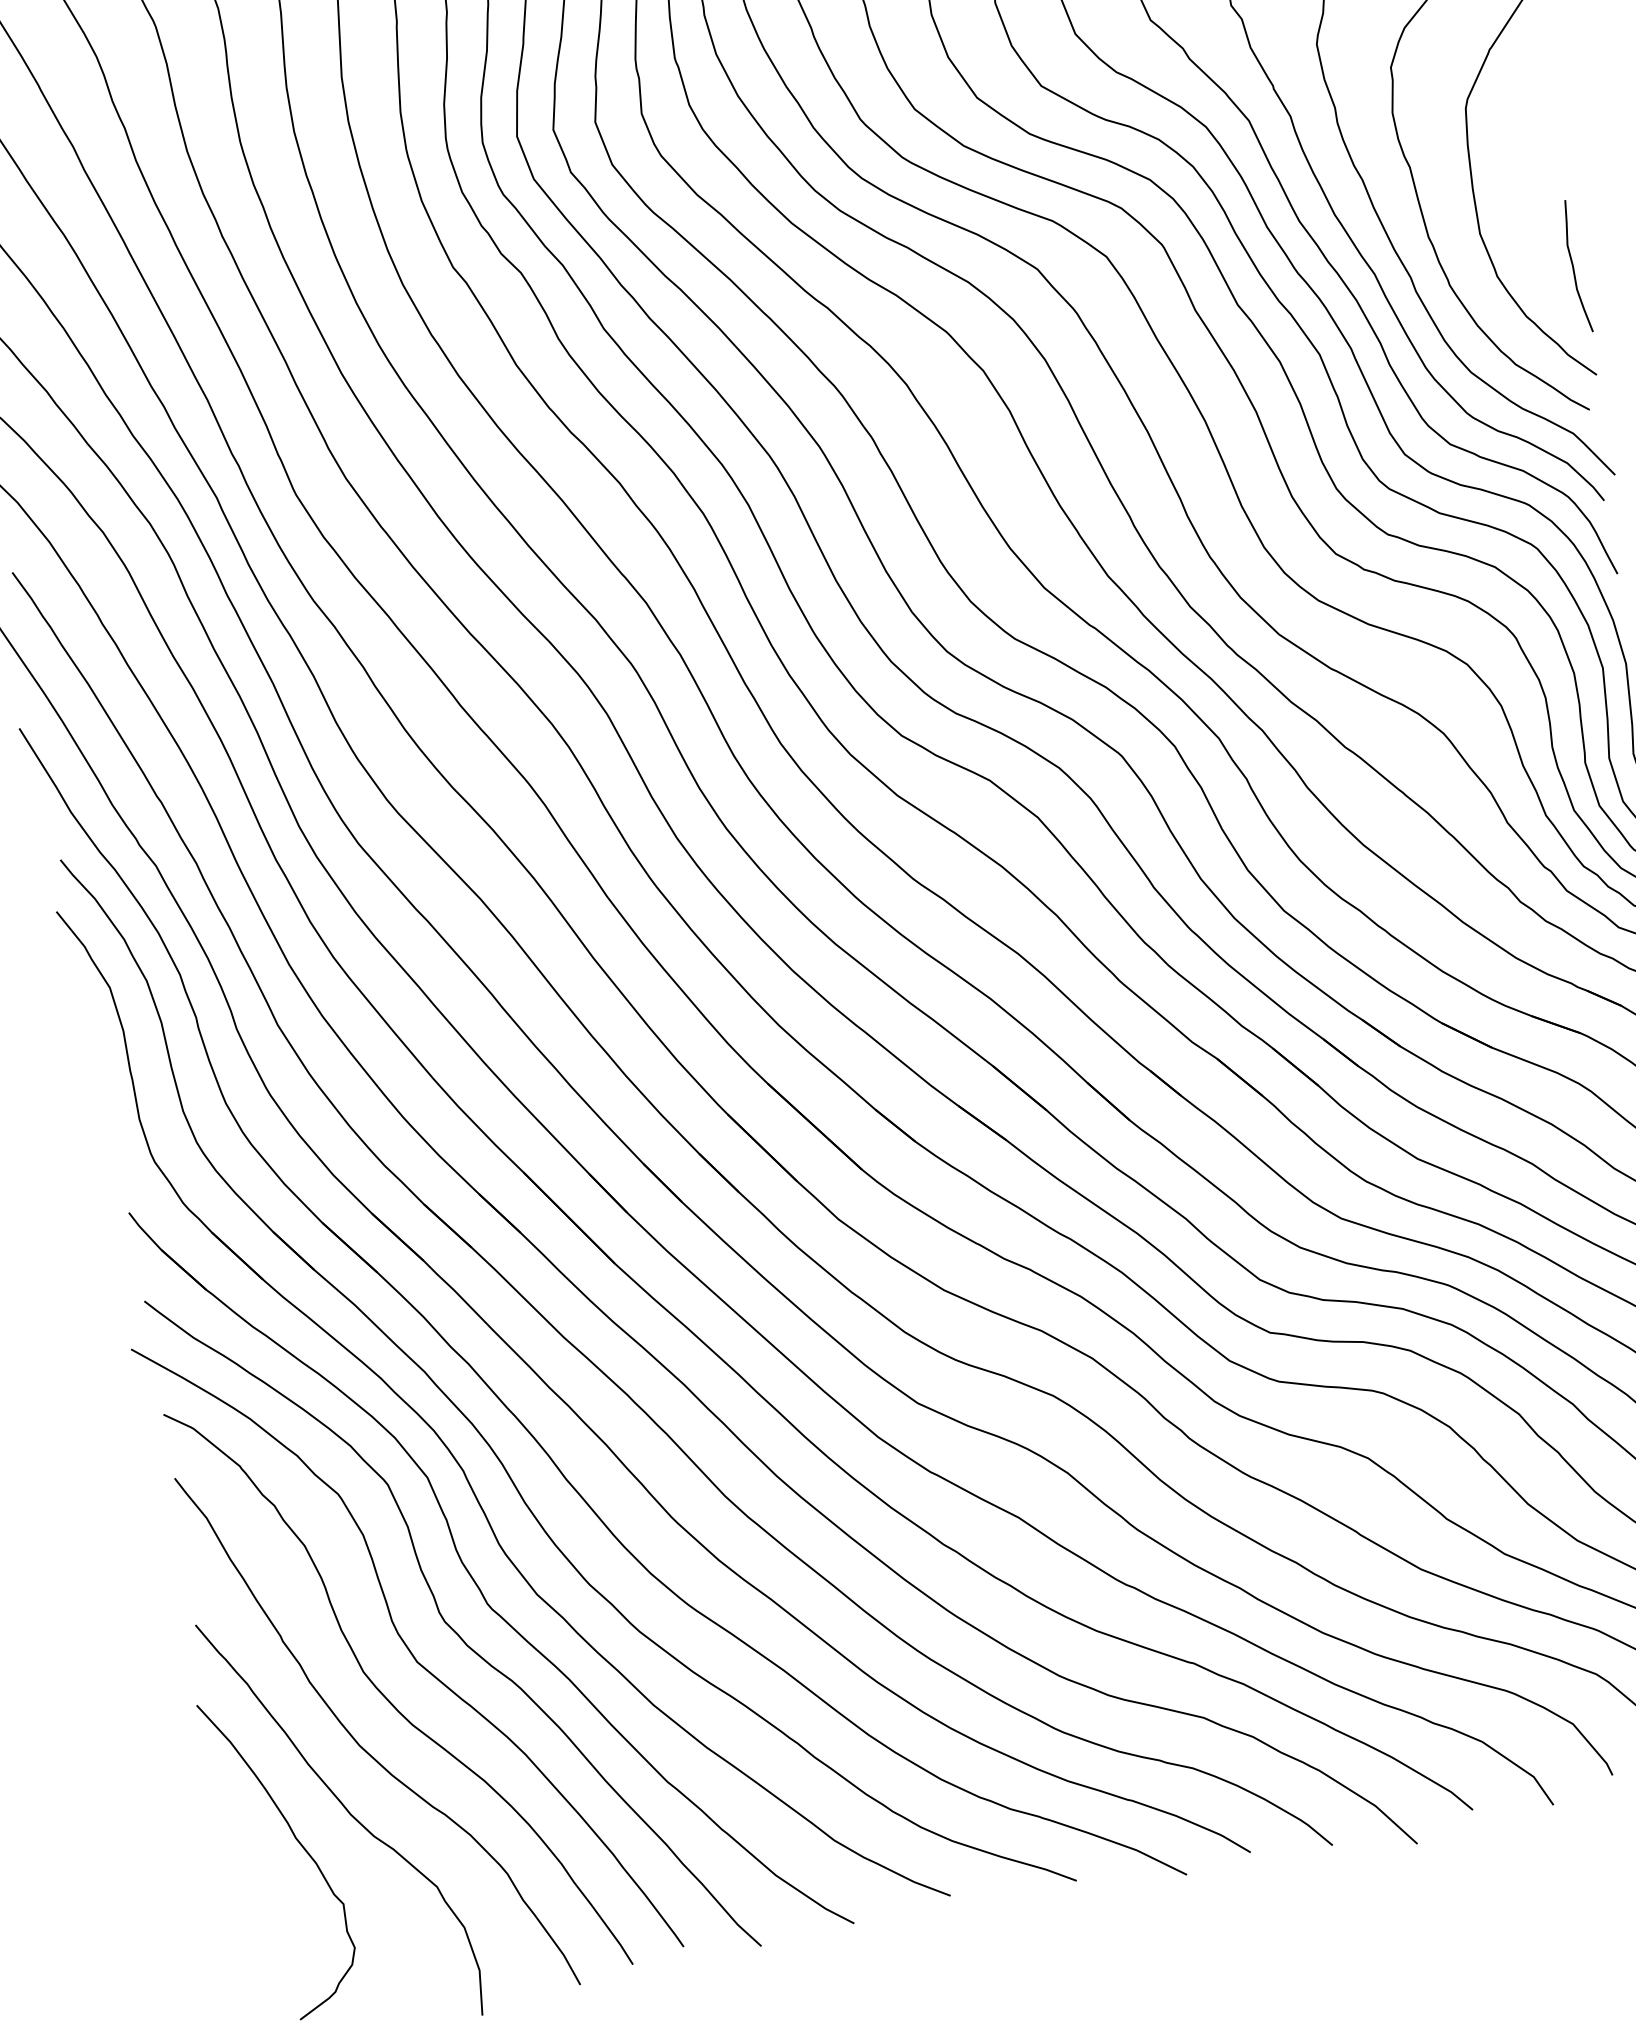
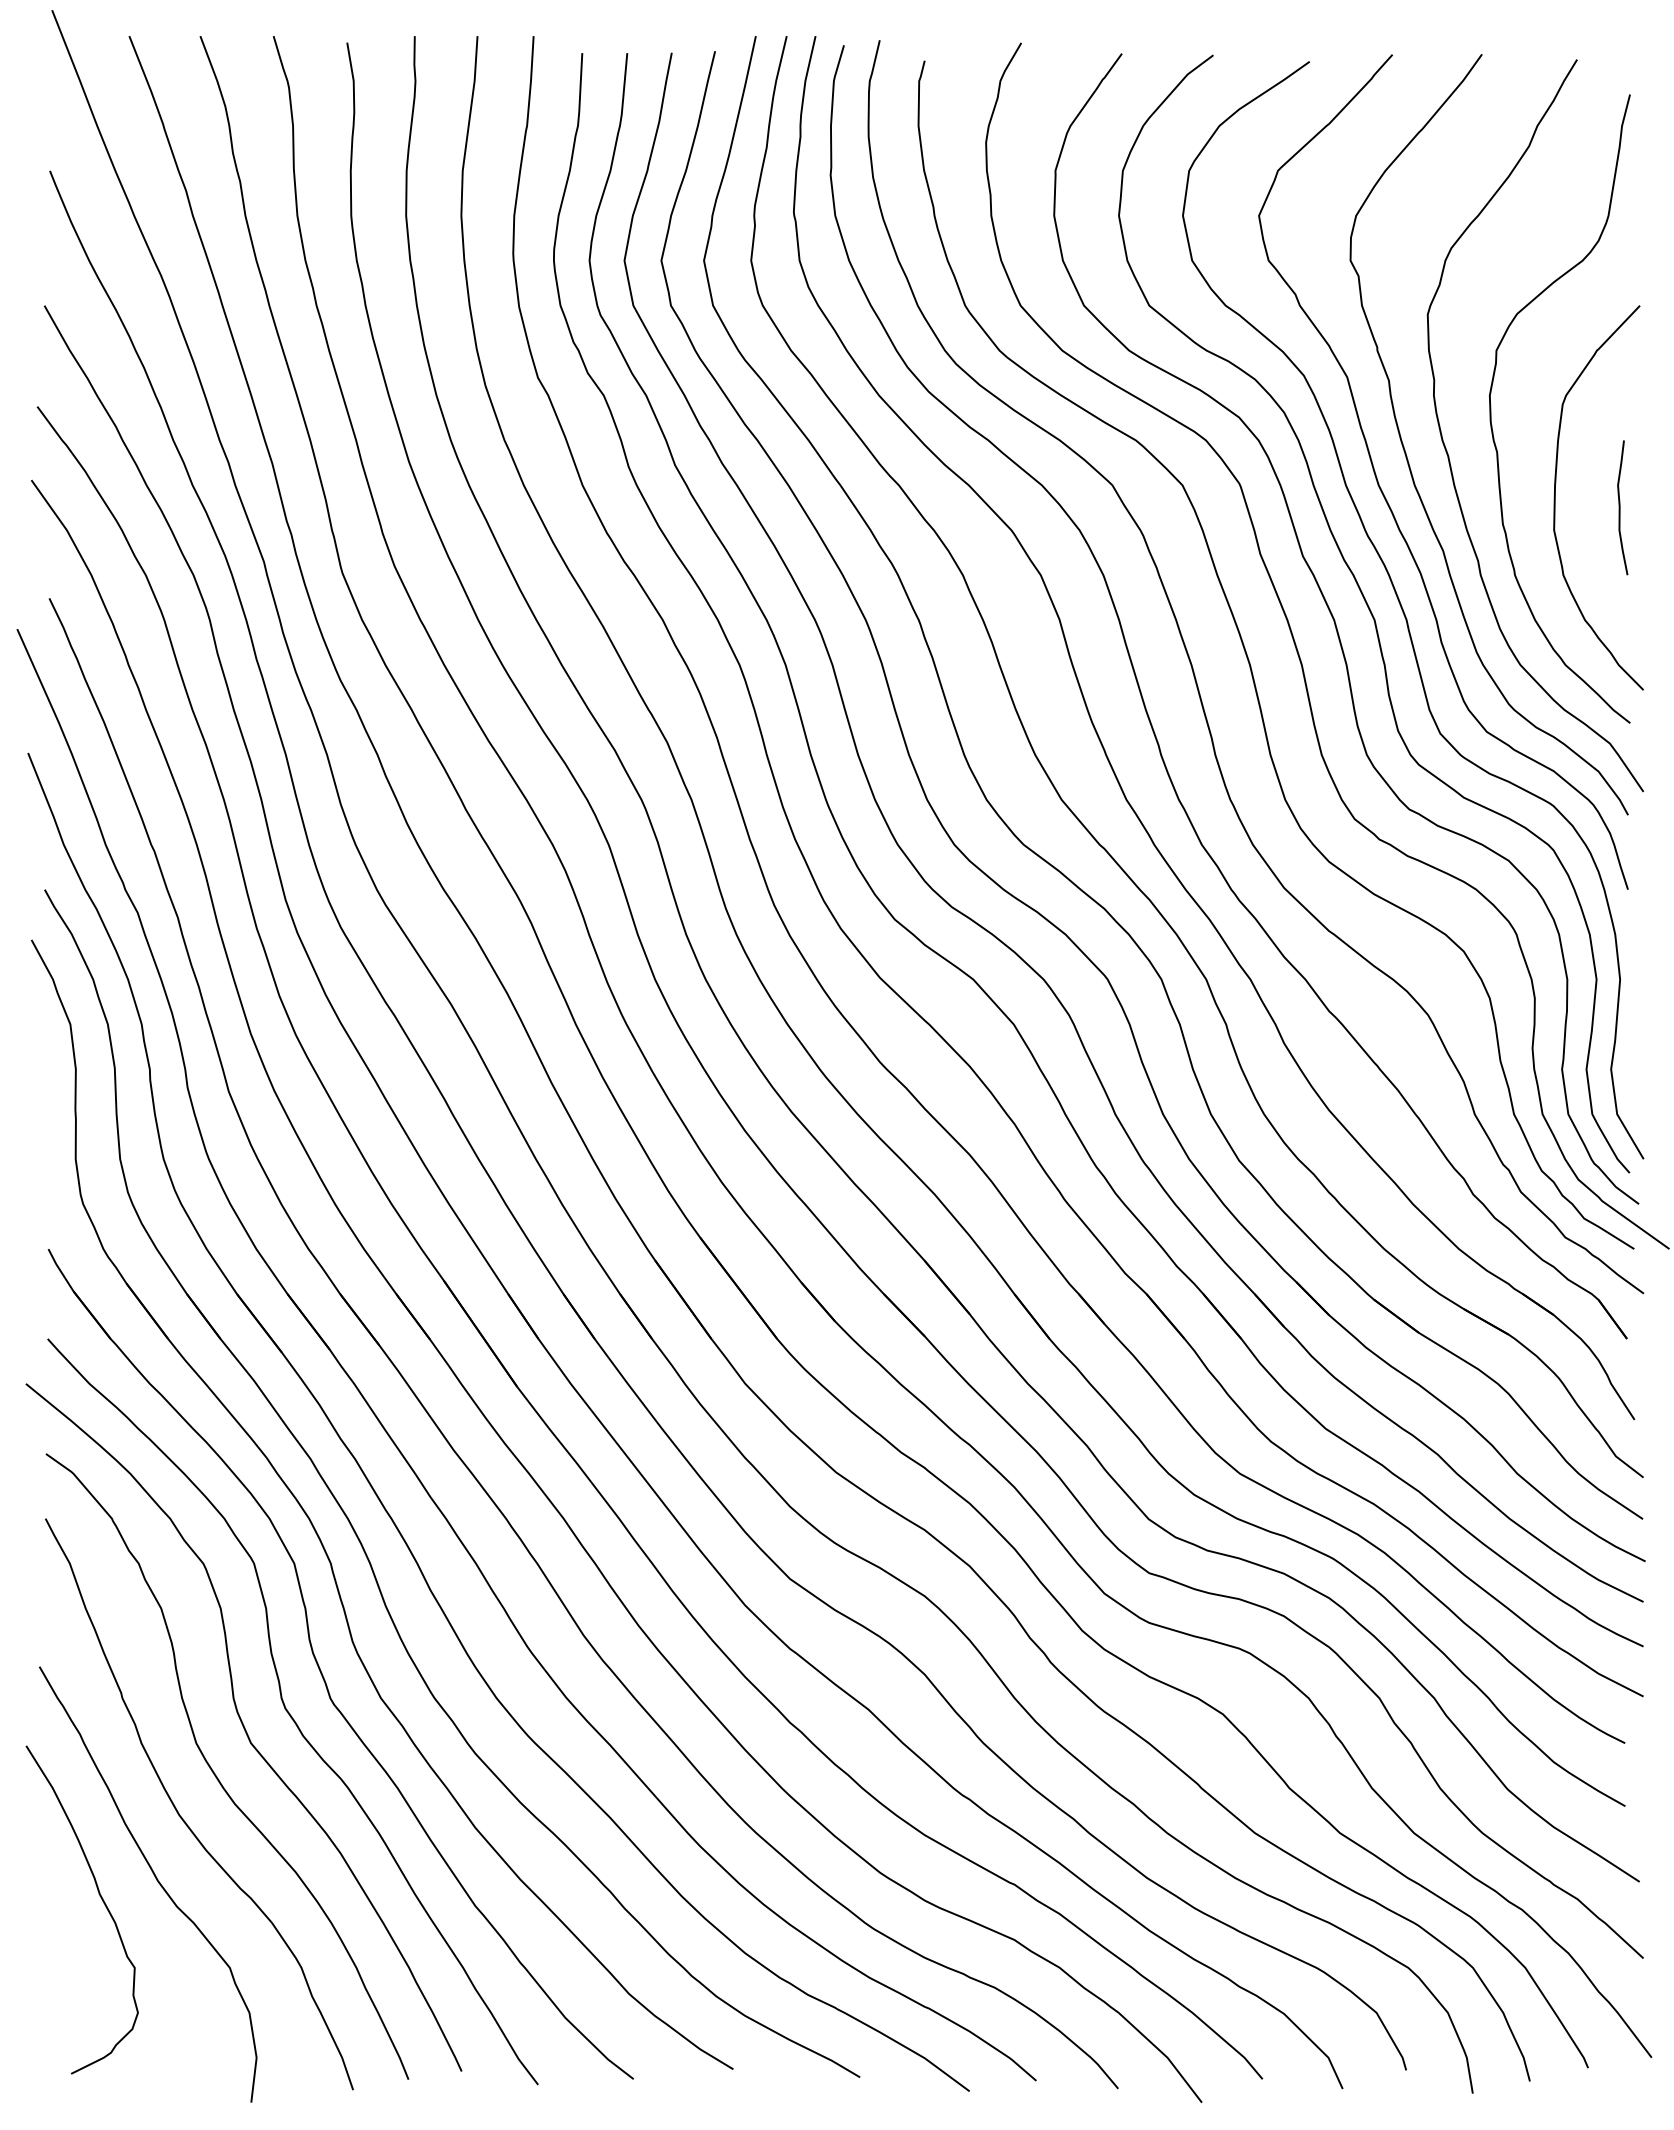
curve: (1573, 266) -> (1620, 507), moved

